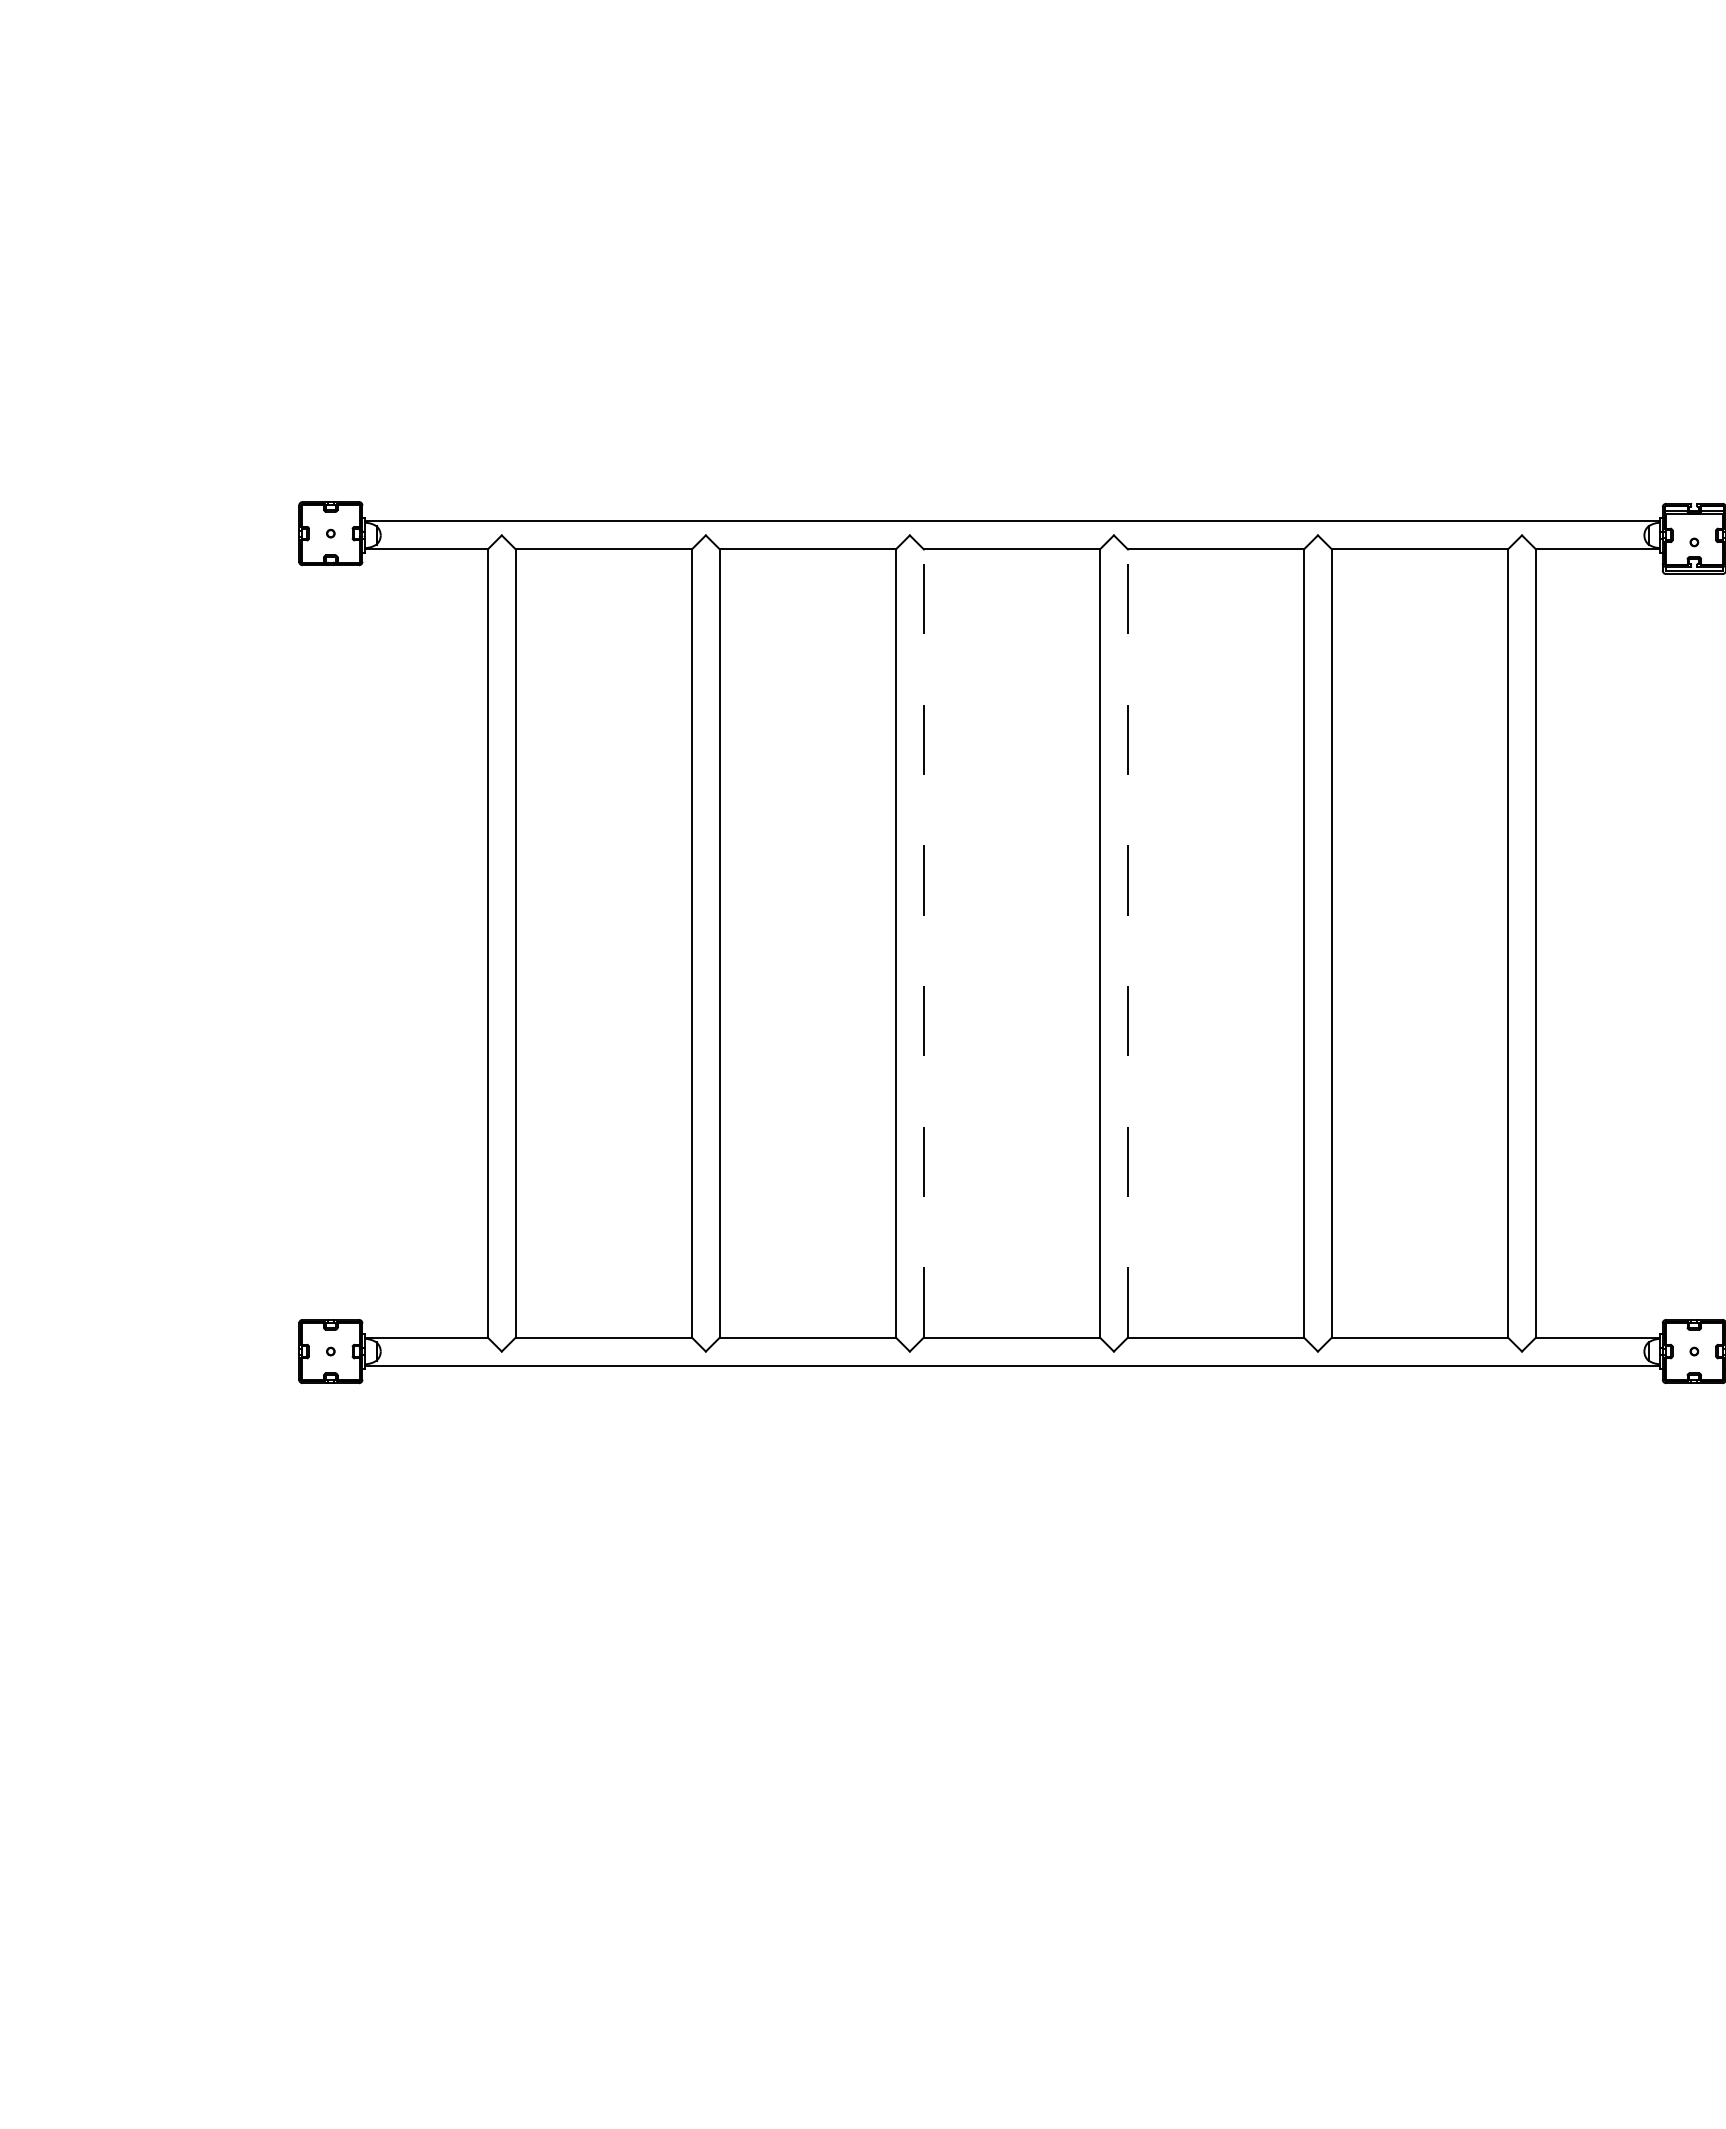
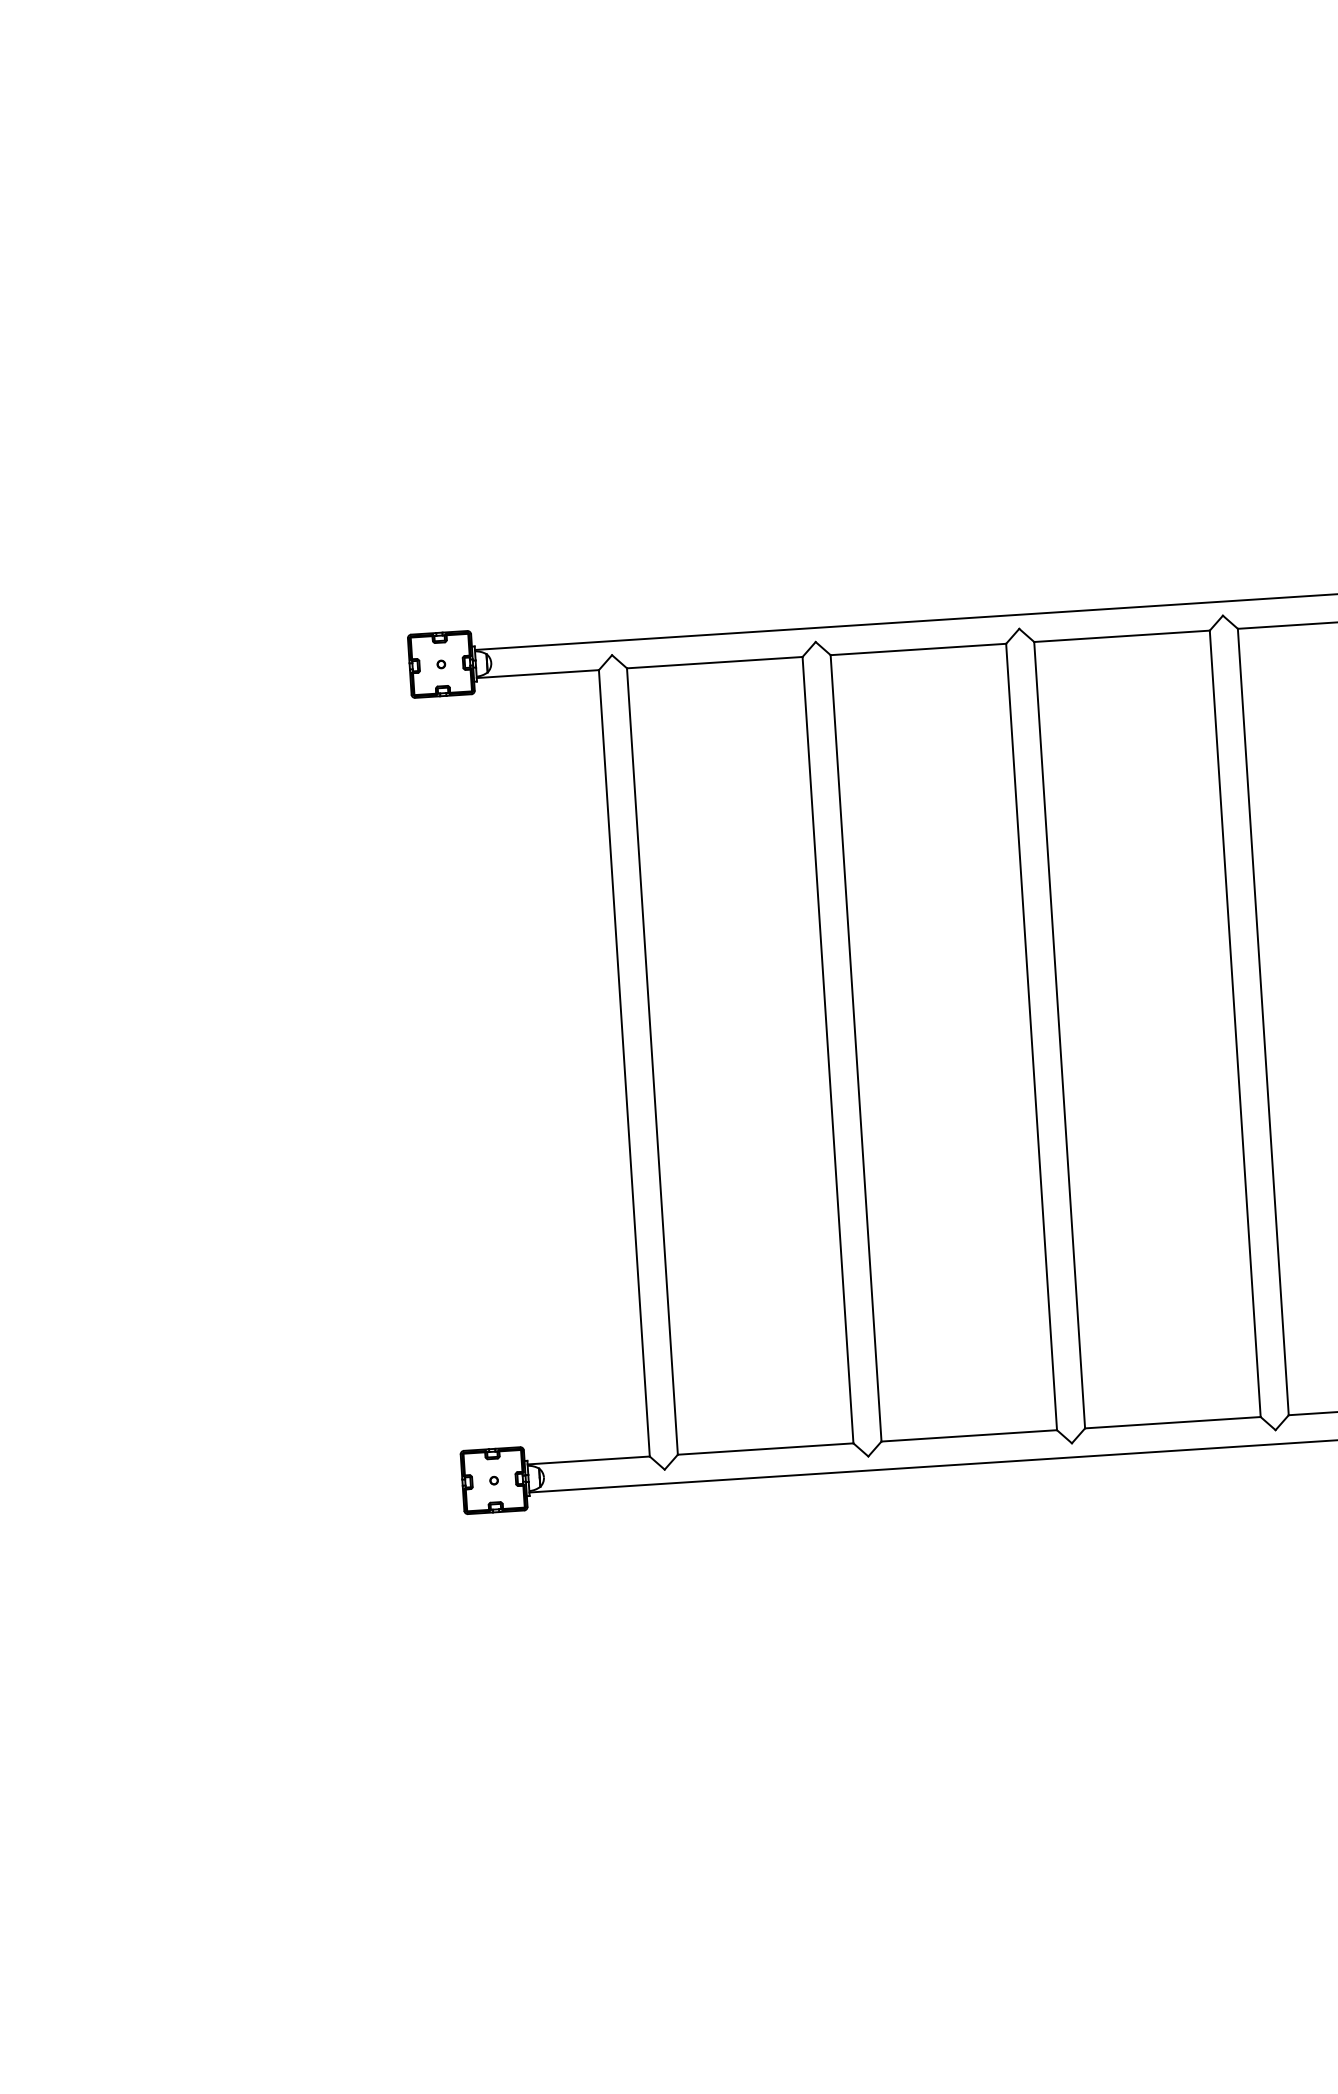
line: (923, 943) -> (1059, 1035), dashed -> solid
line: (1128, 943) -> (1263, 1021), dashed -> solid

